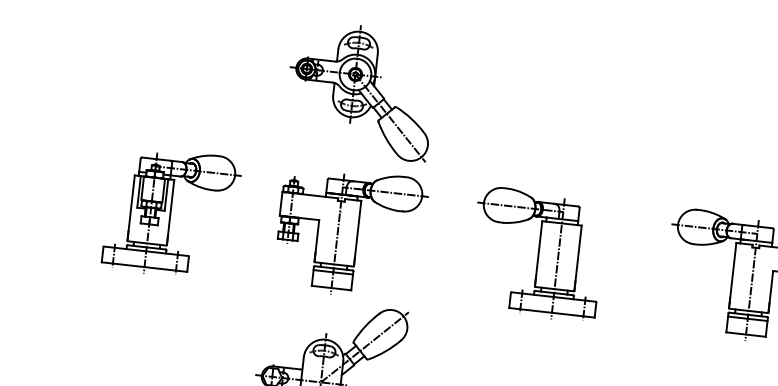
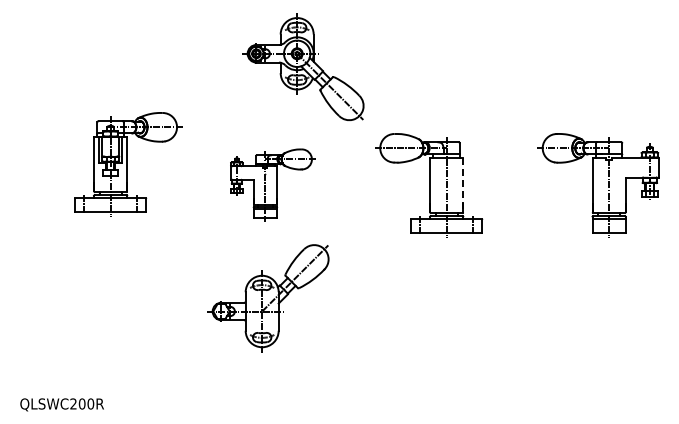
part: (361, 91) -> (303, 67), moved
part: (172, 213) -> (128, 164), moved
part: (350, 233) -> (272, 185), size x0.7
line: (578, 258) -> (463, 185), solid -> dashed

